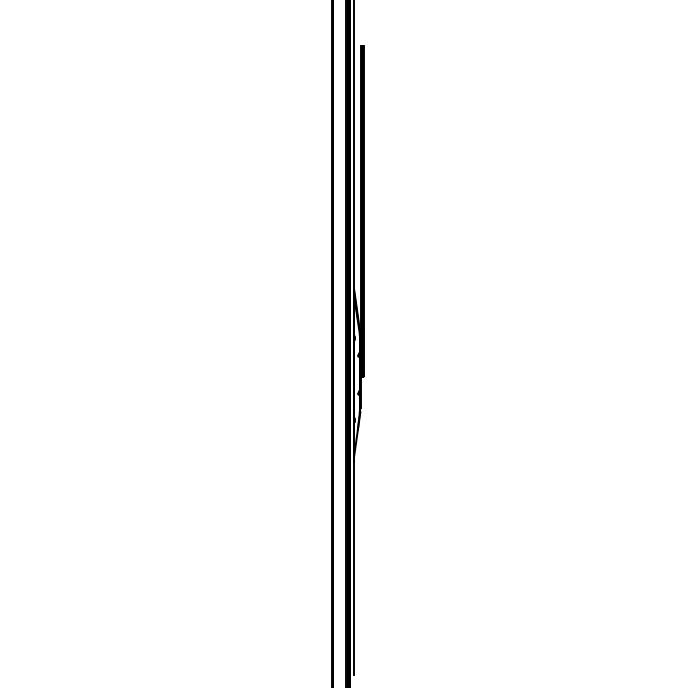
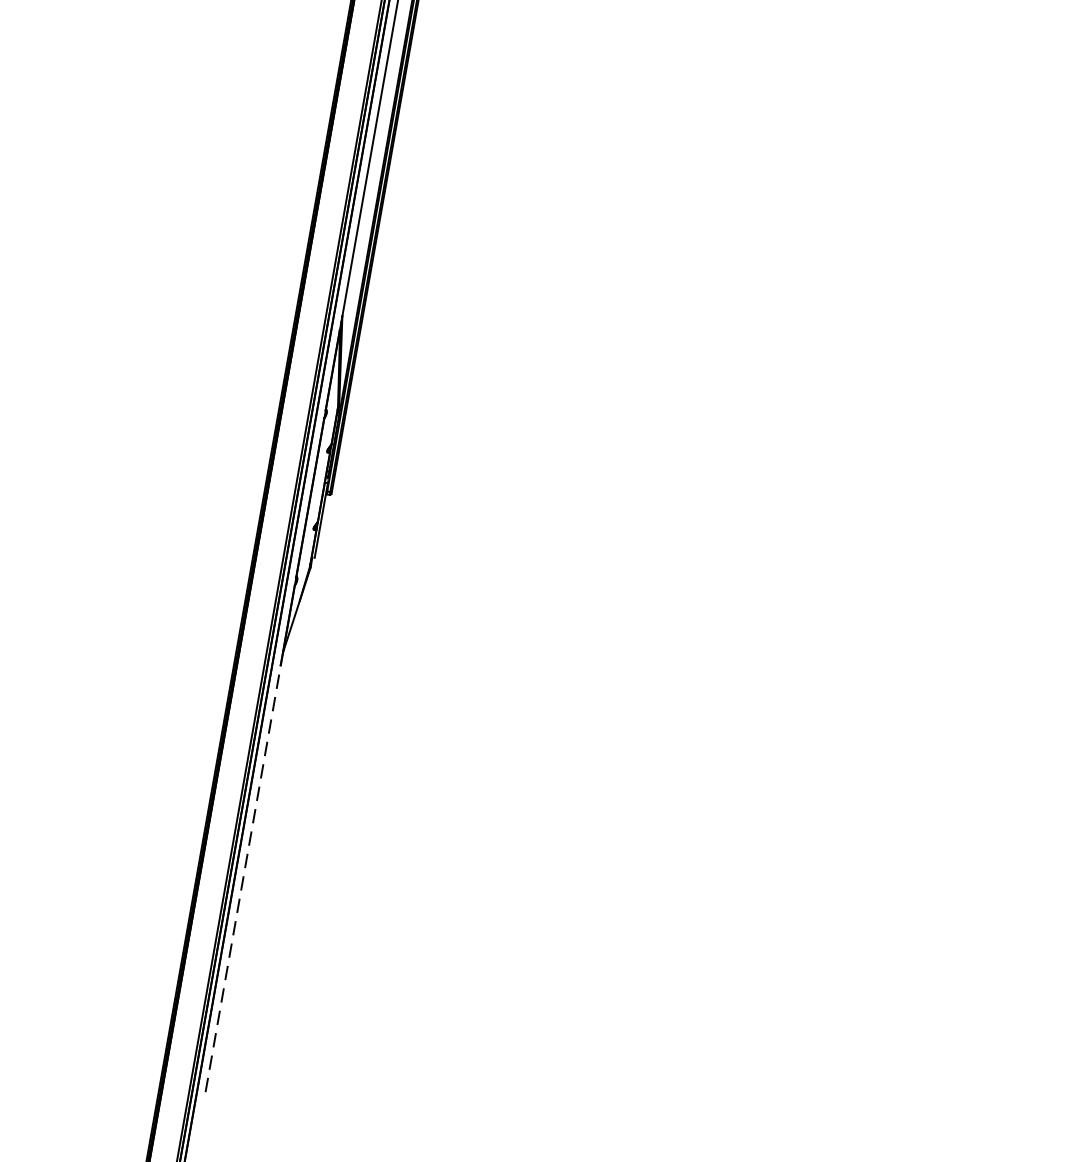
line: (354, 565) -> (244, 876), solid -> dashed

